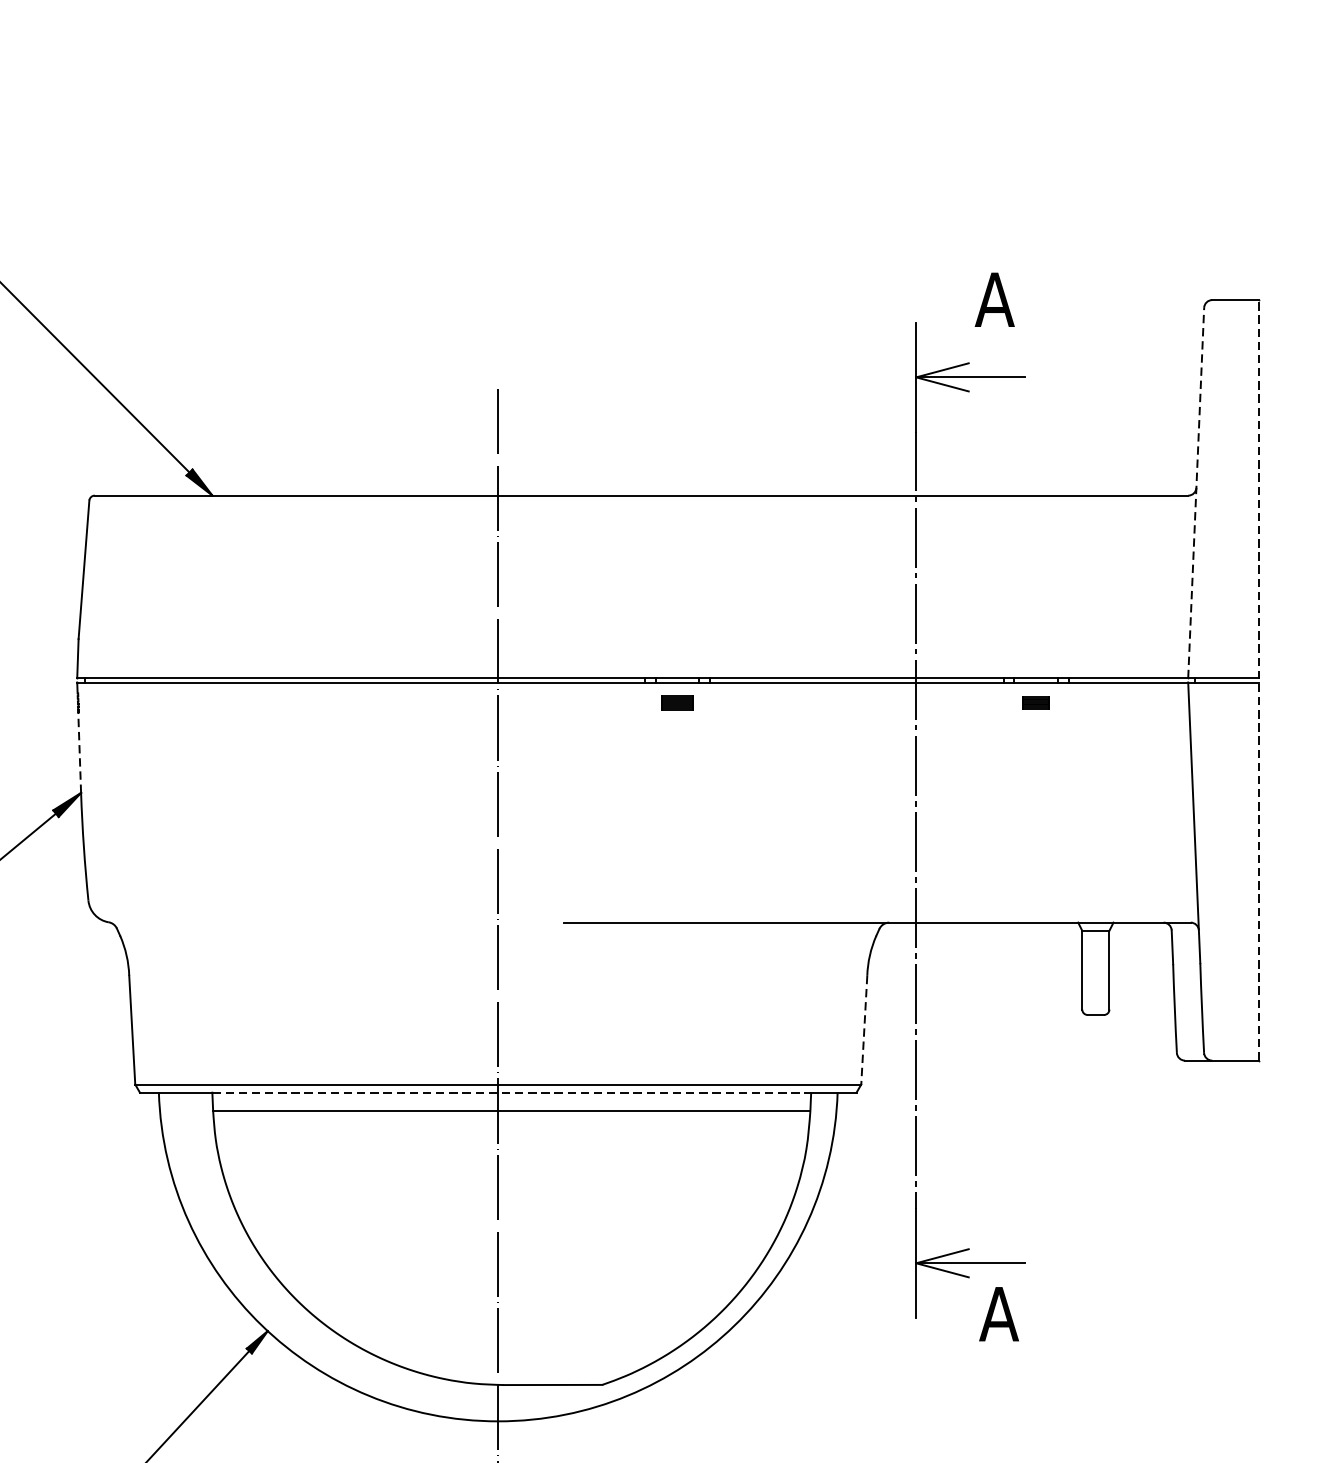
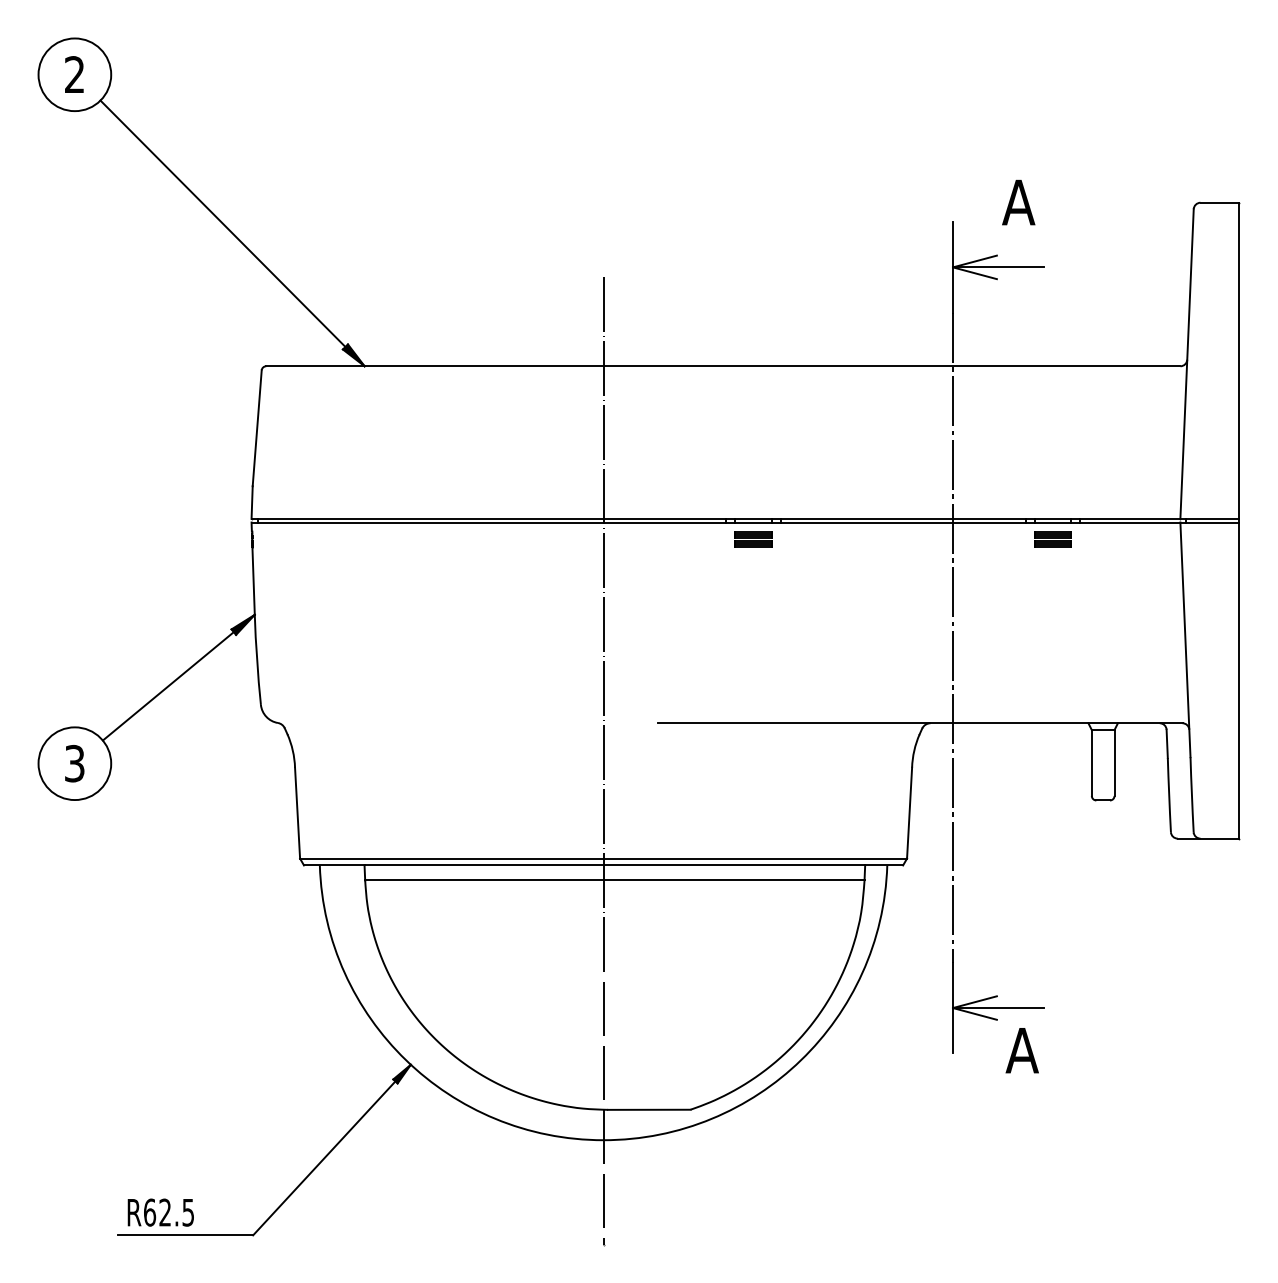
line: (1196, 493) -> (1187, 364), dashed -> solid
line: (1258, 680) -> (1239, 520), dashed -> solid
part: (677, 702) -> (753, 539), size x1.43
part: (1035, 702) -> (1052, 539), size x1.67
line: (79, 753) -> (253, 581), dashed -> solid
line: (864, 1030) -> (909, 813), dashed -> solid
line: (512, 1092) -> (615, 865), dashed -> solid

